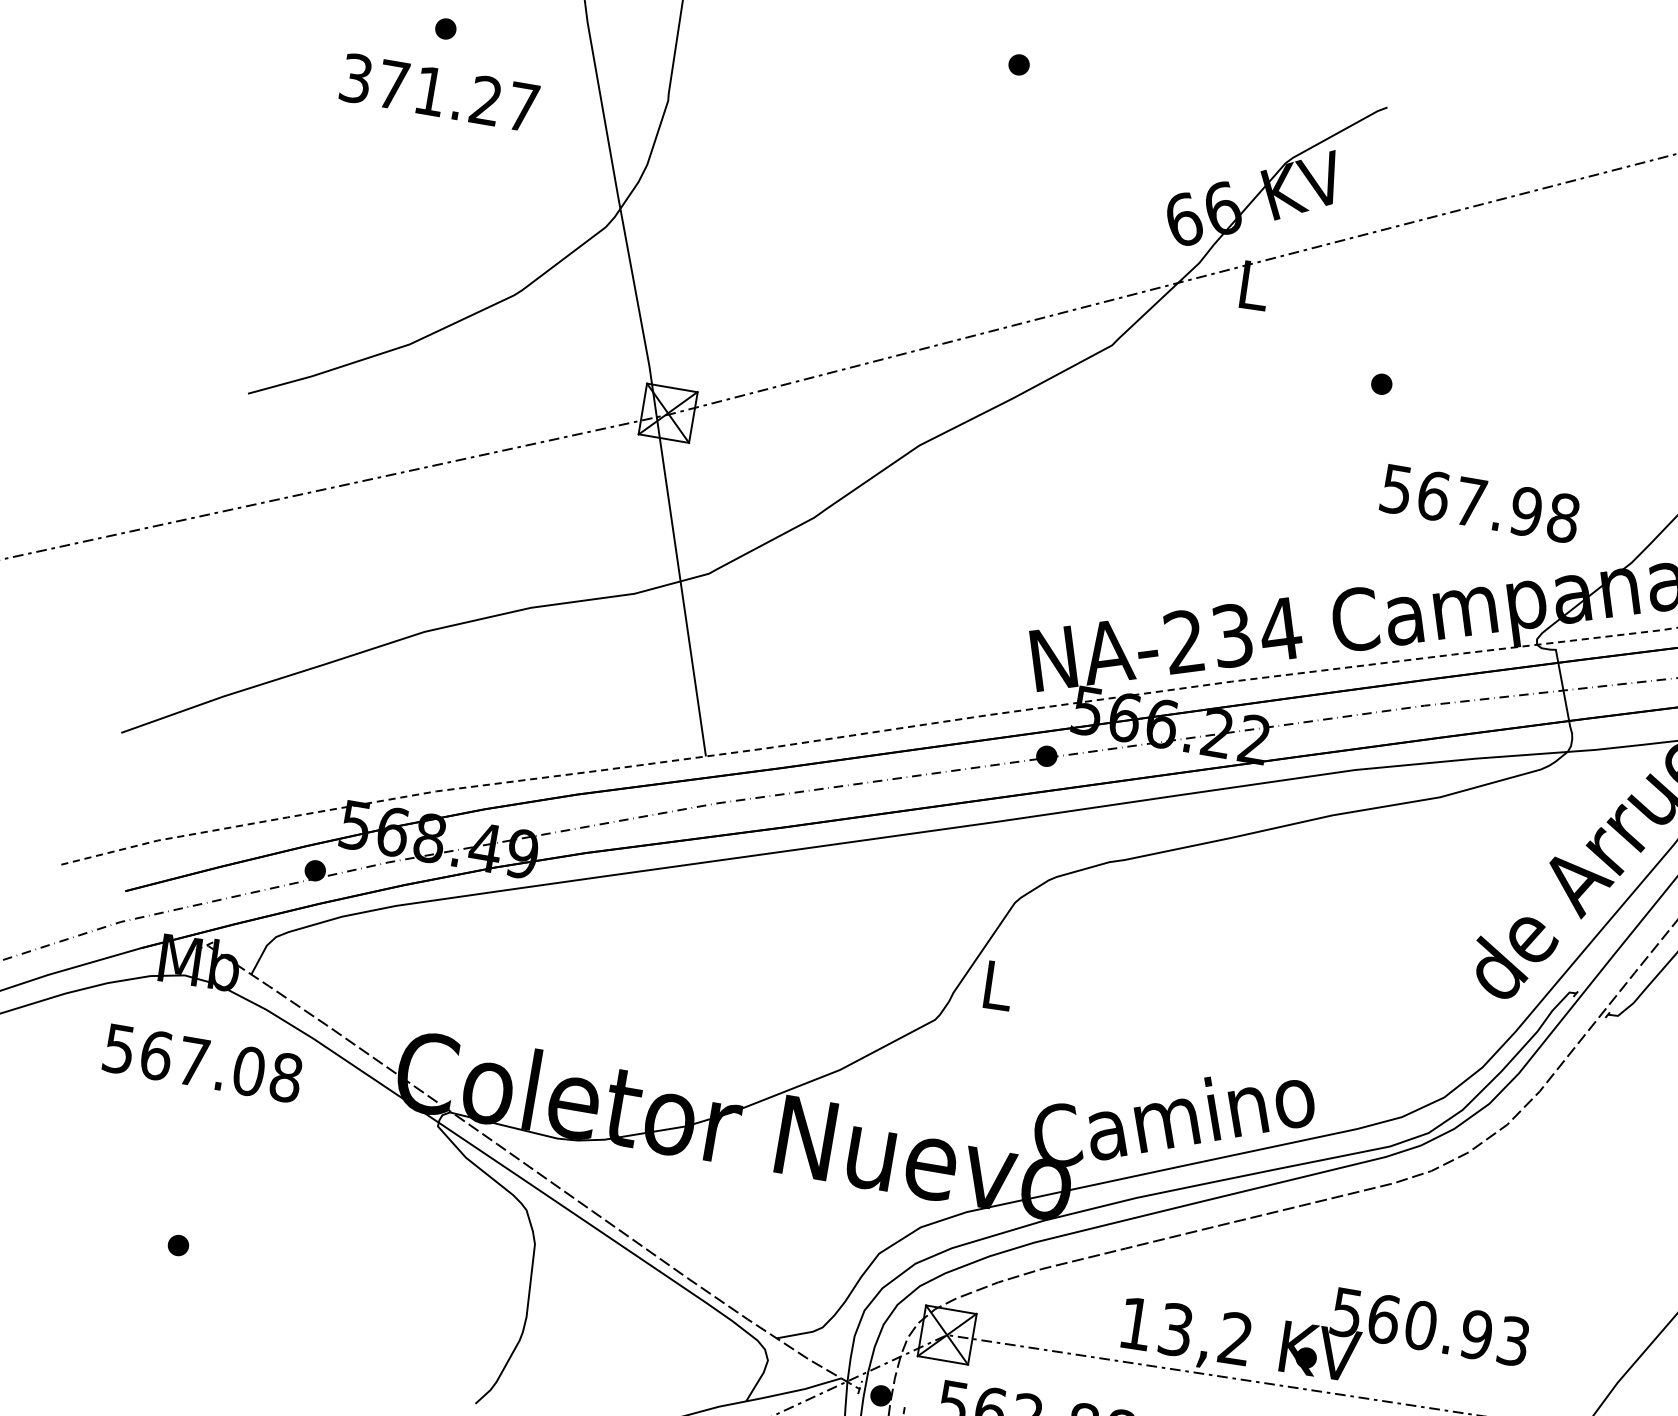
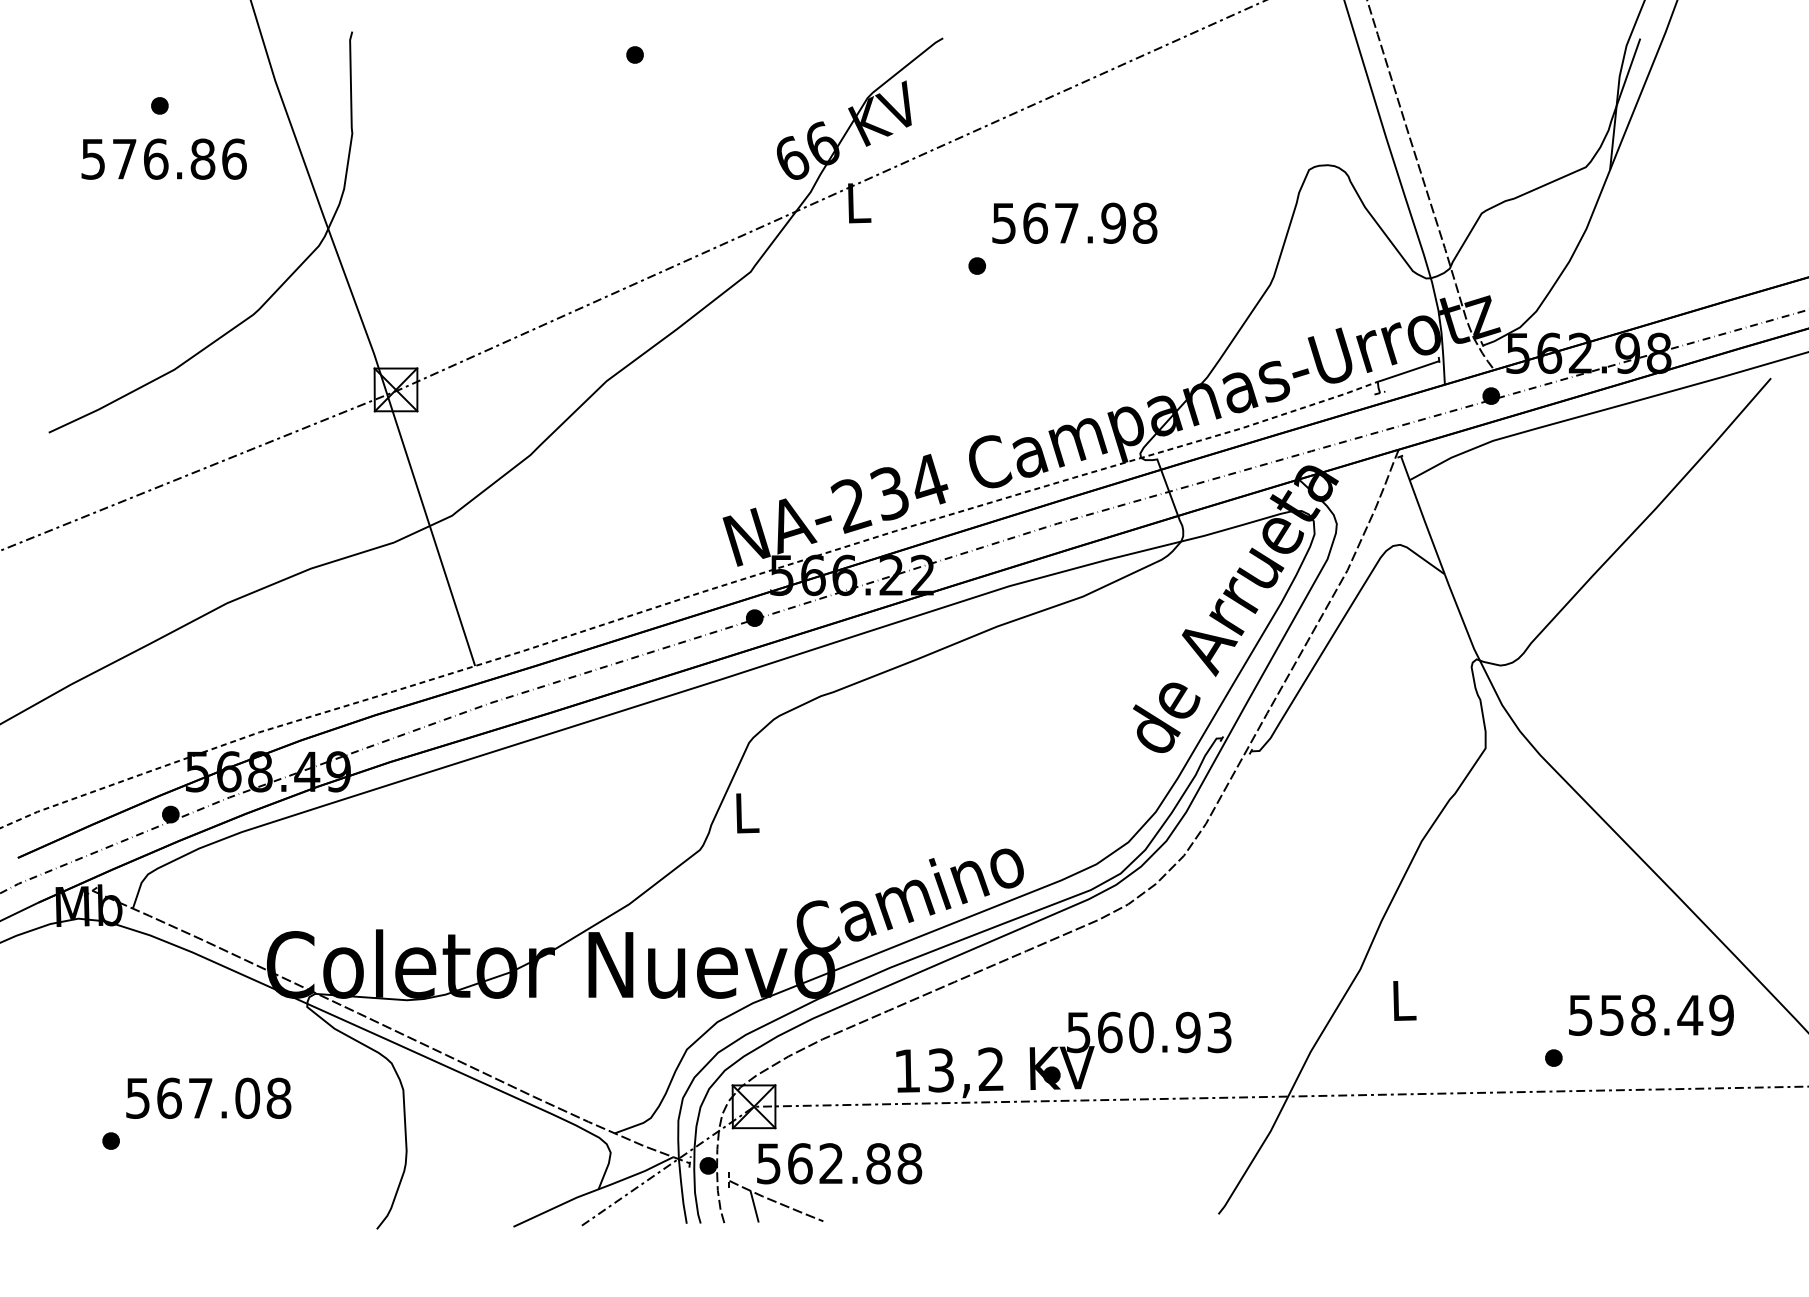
text: (440, 92) -> (164, 158), 371.27 -> 576.86
text: (1480, 502) -> (1074, 222), moved
text: (202, 1062) -> (208, 1097), moved

